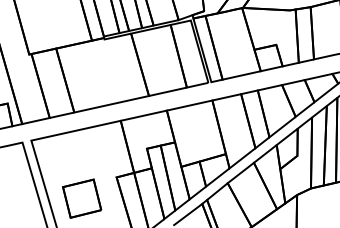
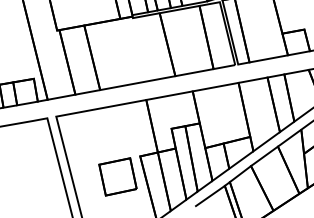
part: (82, 198) -> (118, 176), moved

